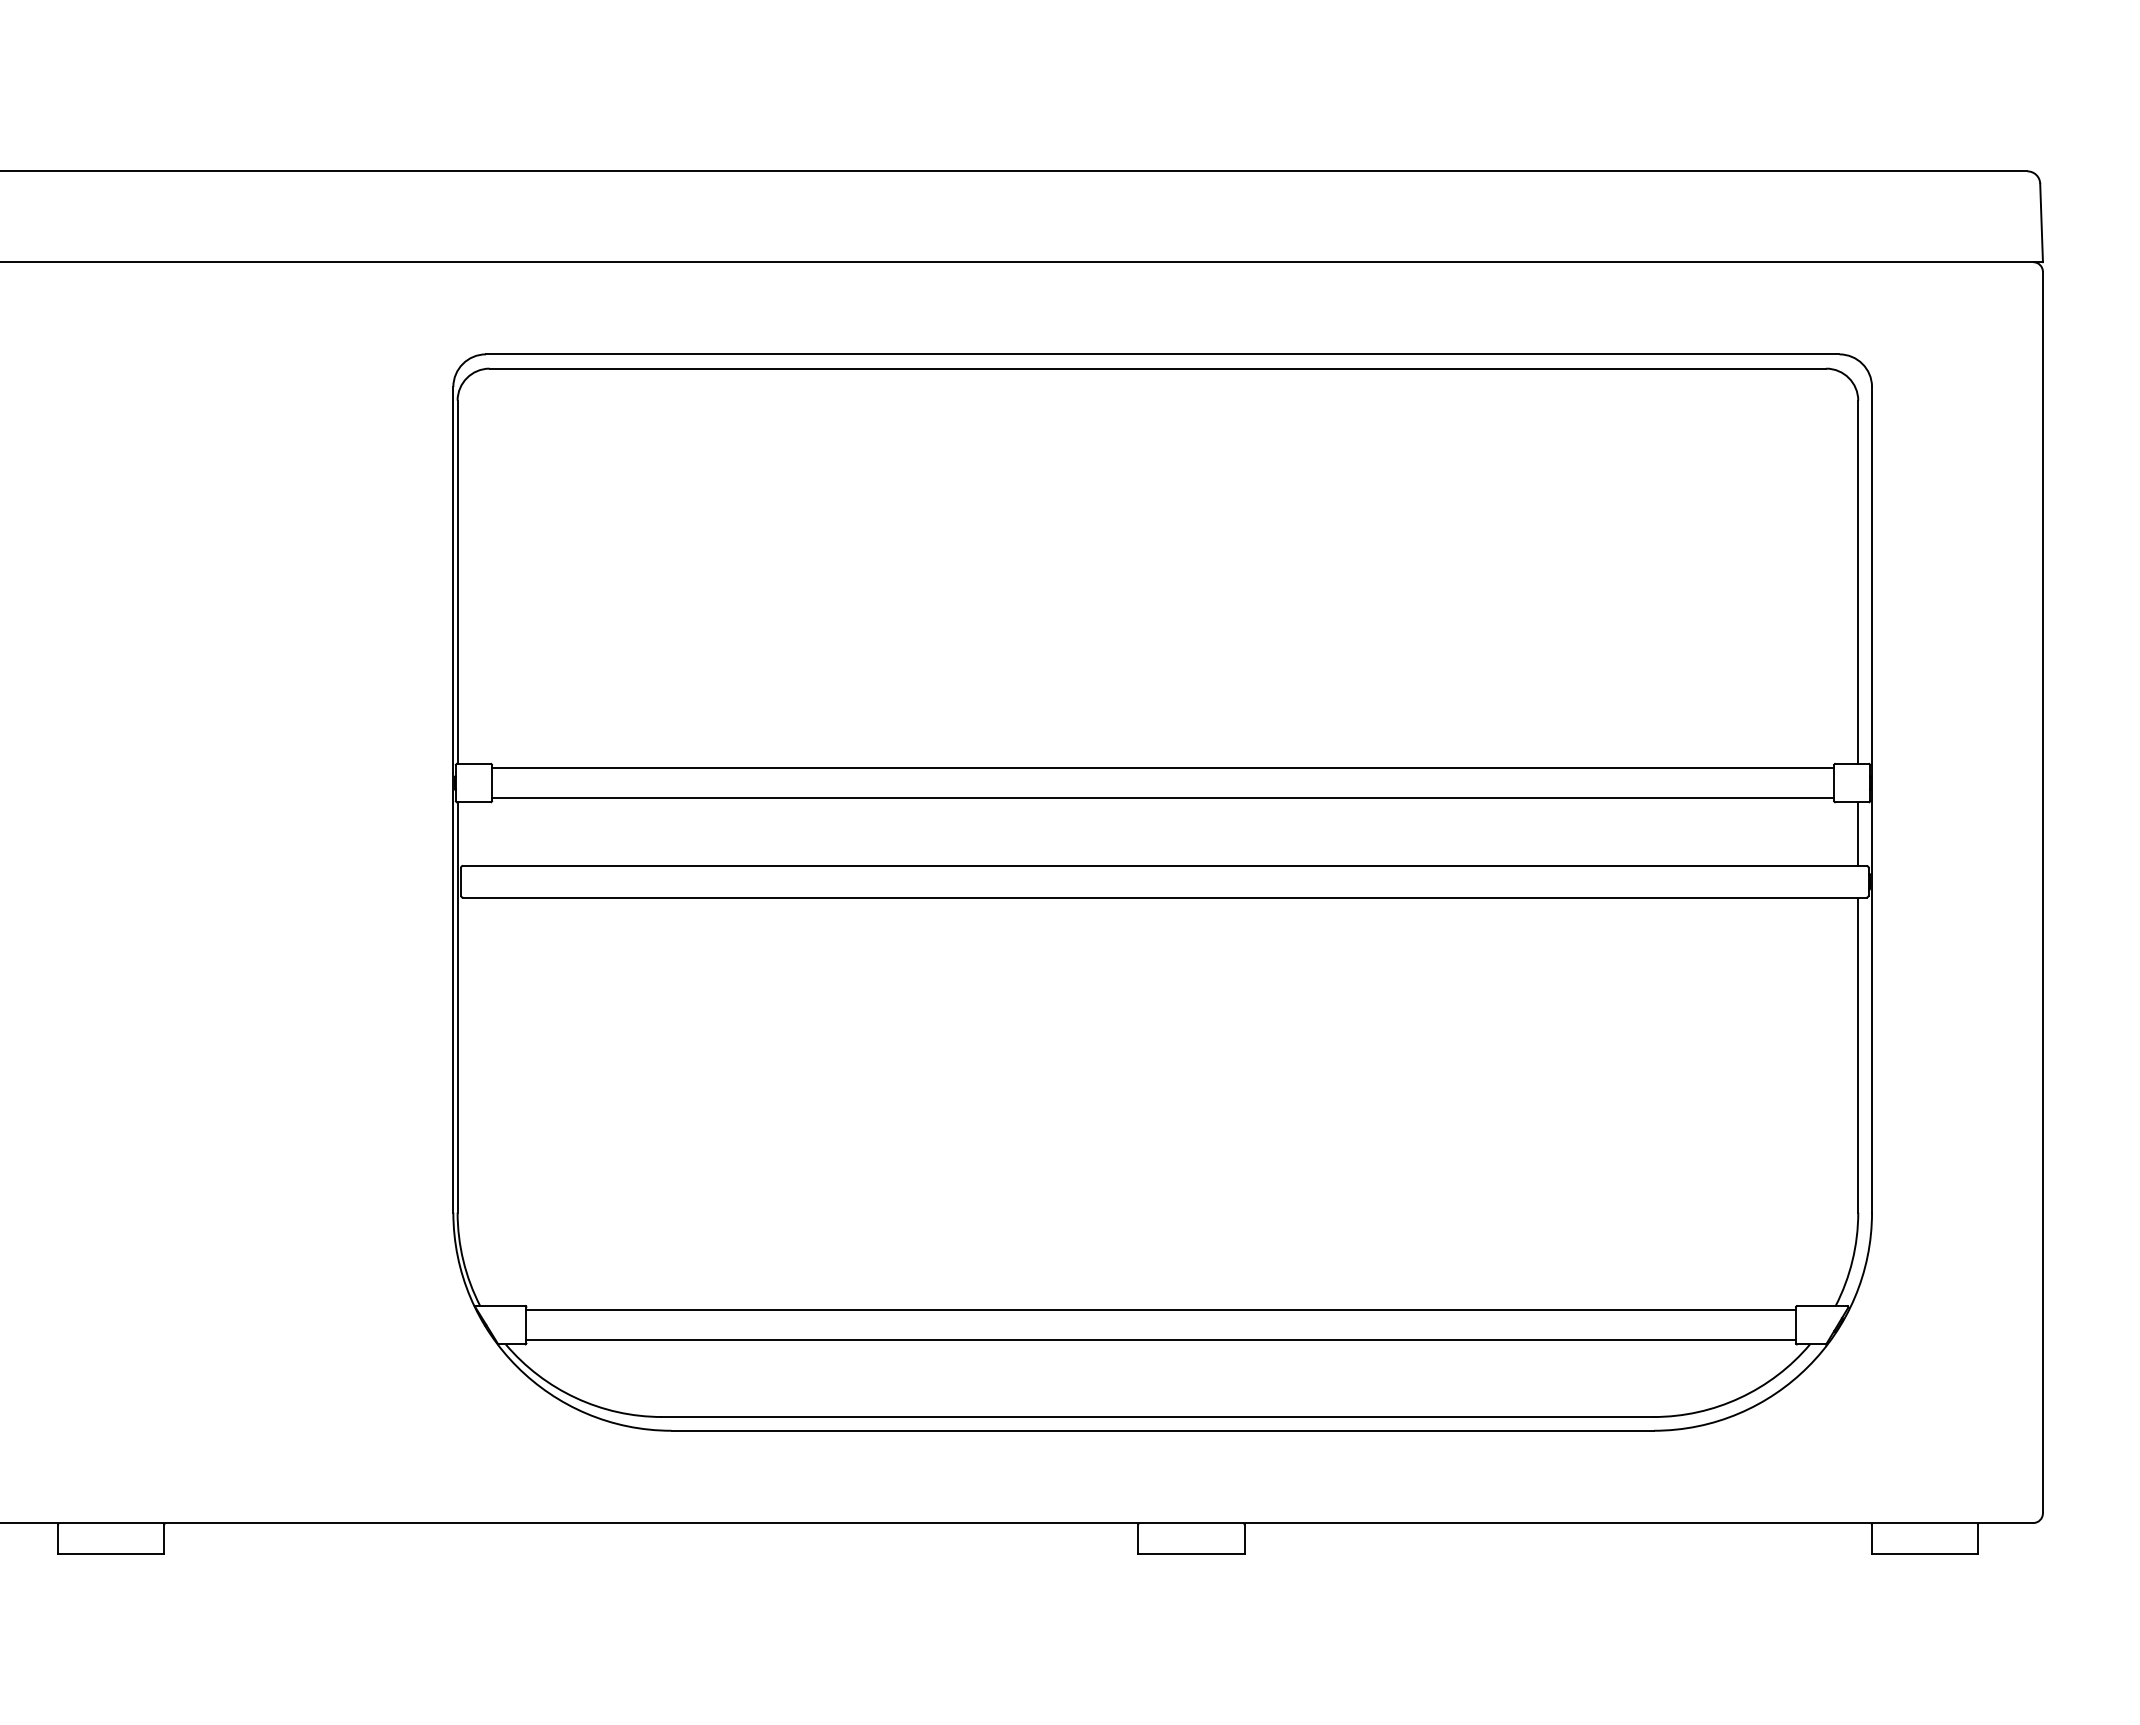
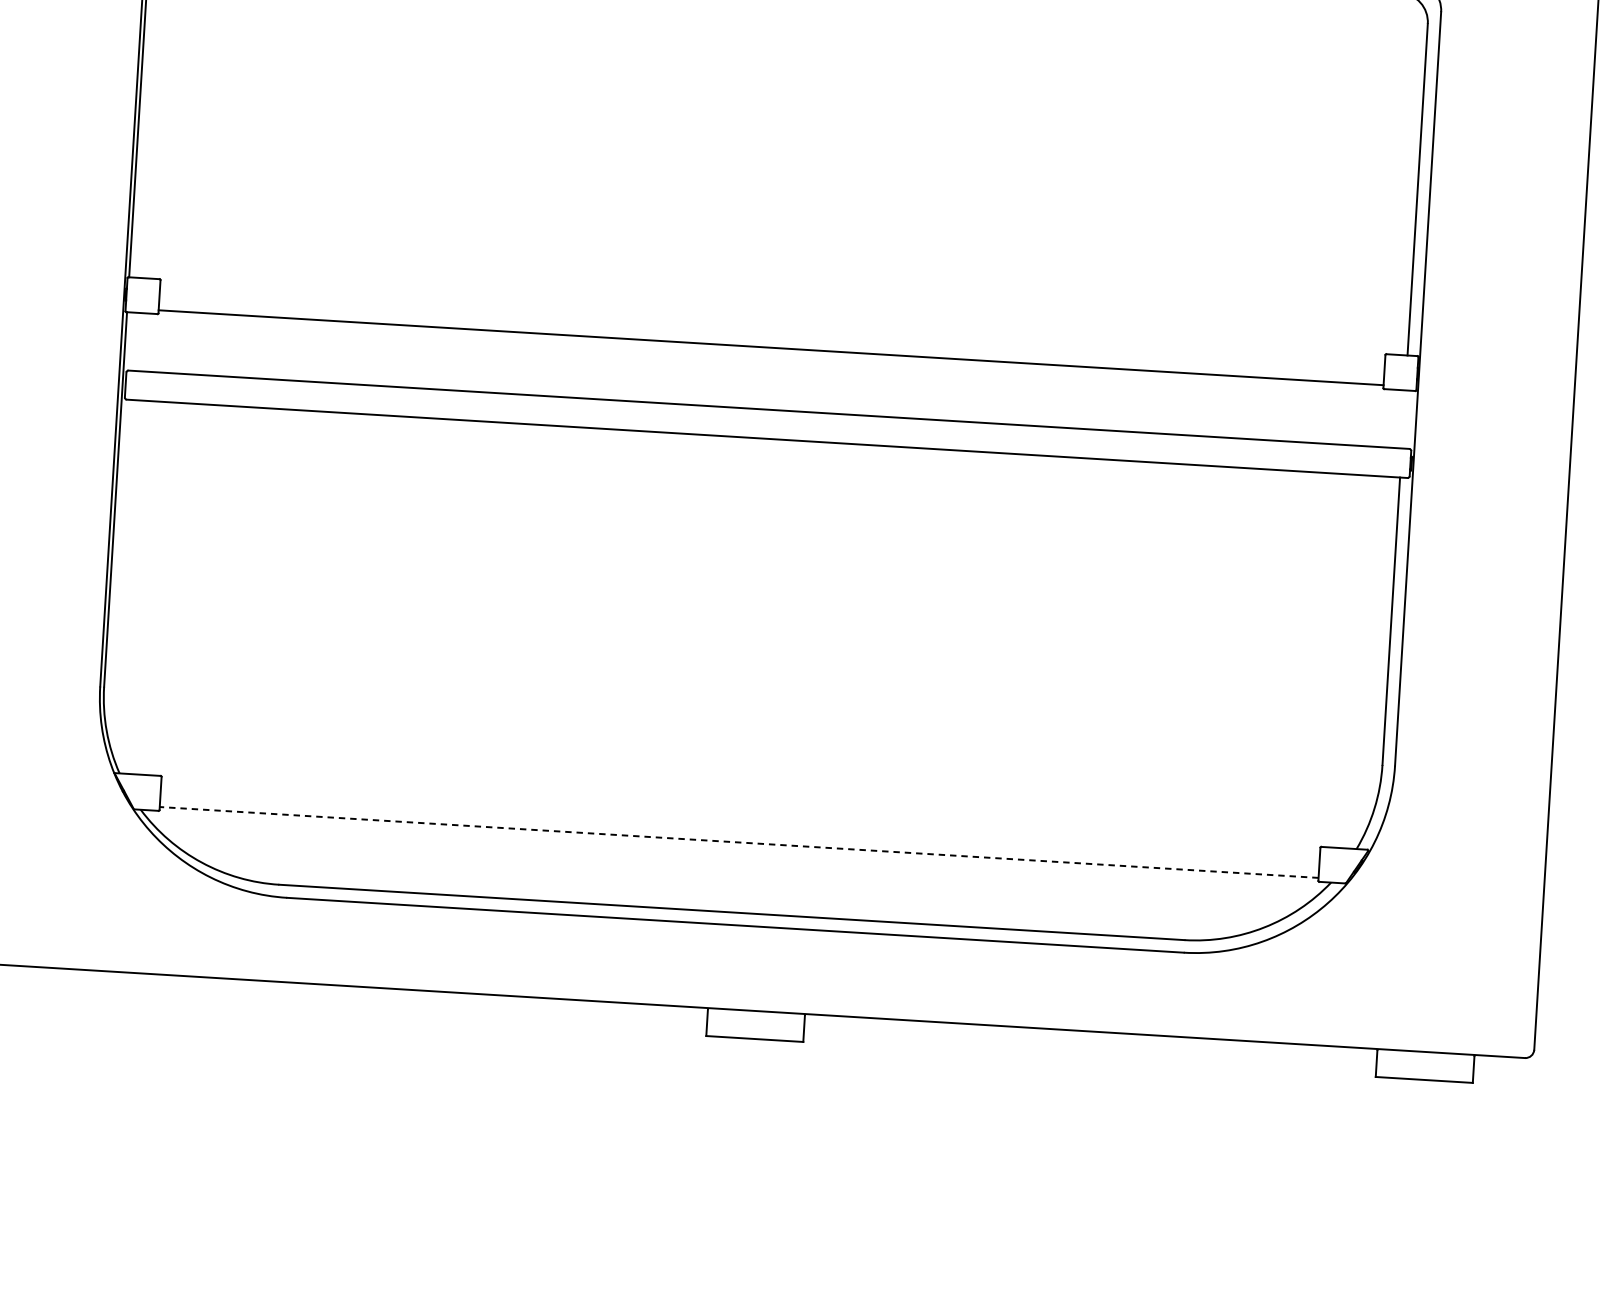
line: (1163, 768) -> (773, 320), removed
line: (1858, 833) -> (1403, 418), removed
line: (1161, 1310) -> (741, 815), removed
line: (1161, 1340) -> (739, 842), solid -> dashed

